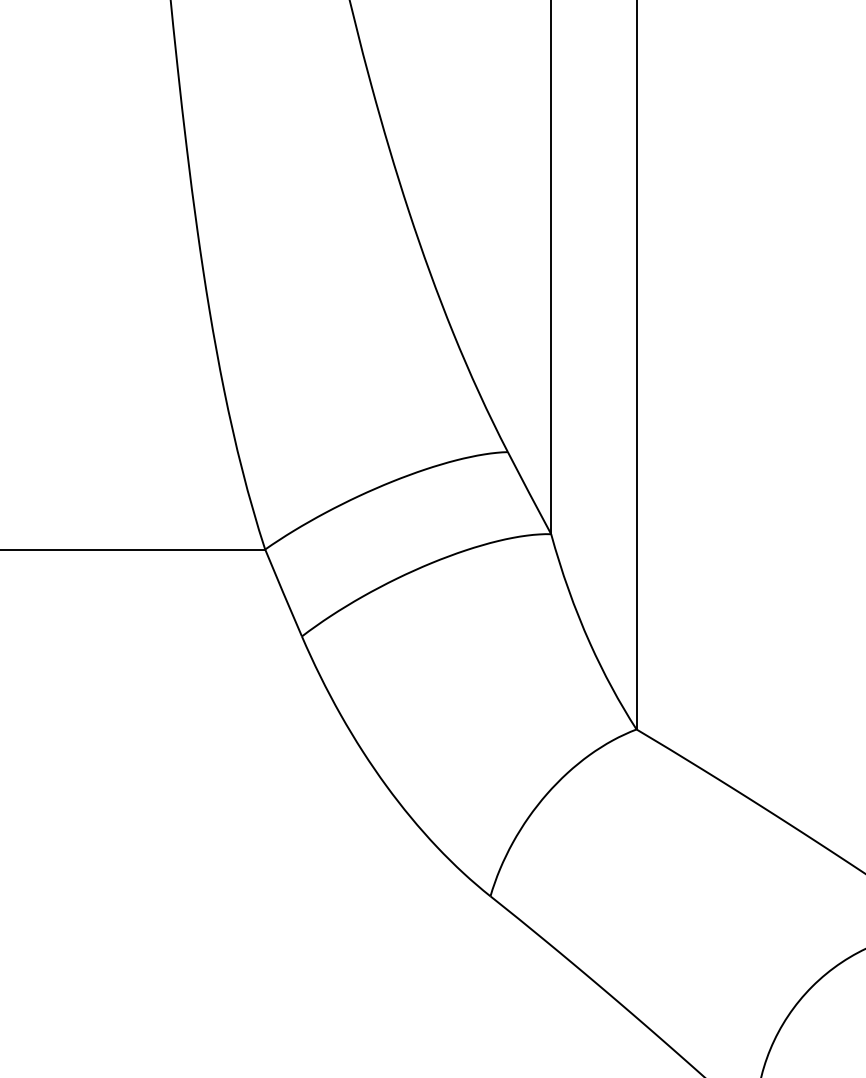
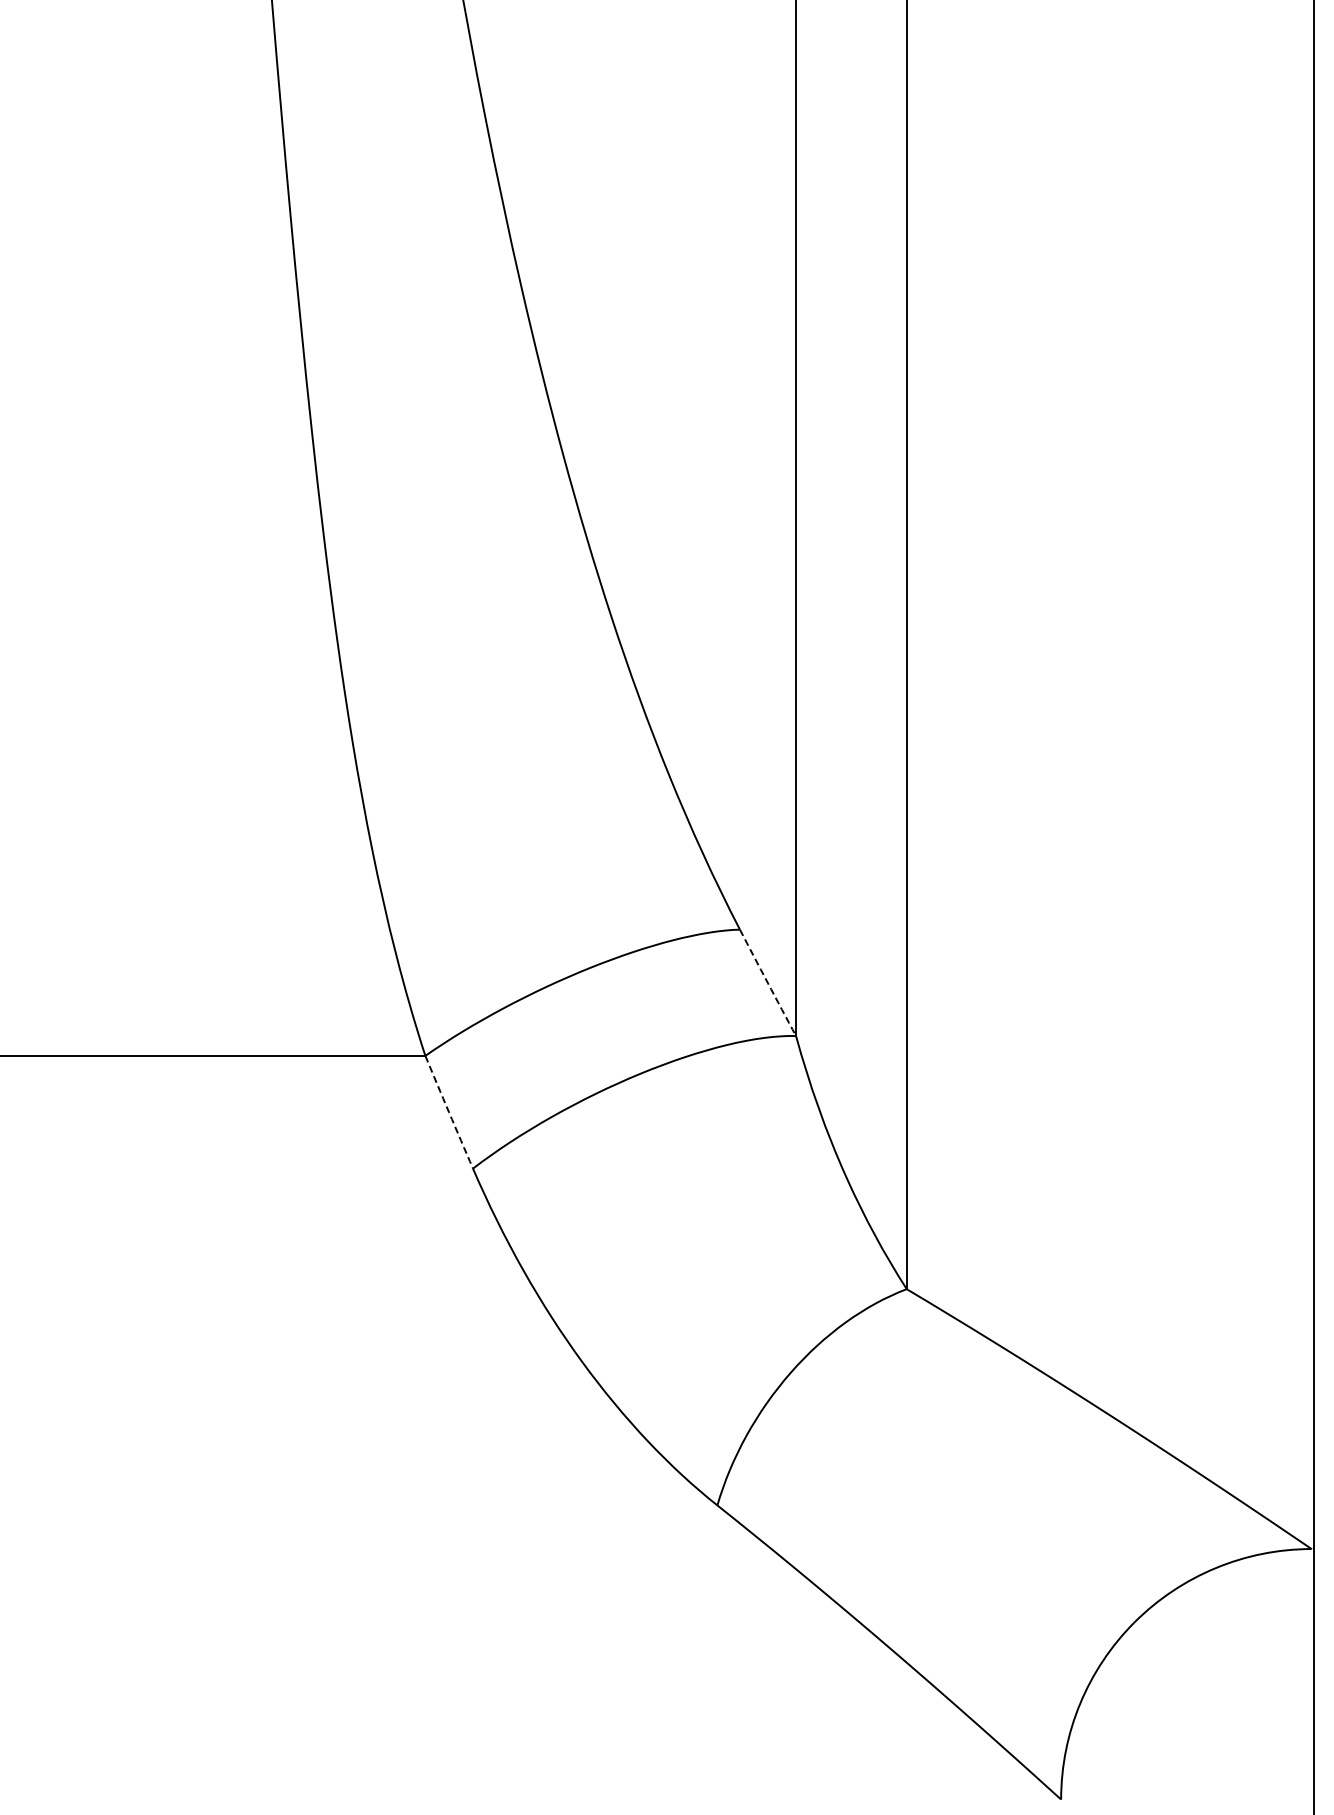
arc: (529, 492) -> (767, 982), solid -> dashed
arc: (283, 593) -> (449, 1112), solid -> dashed

